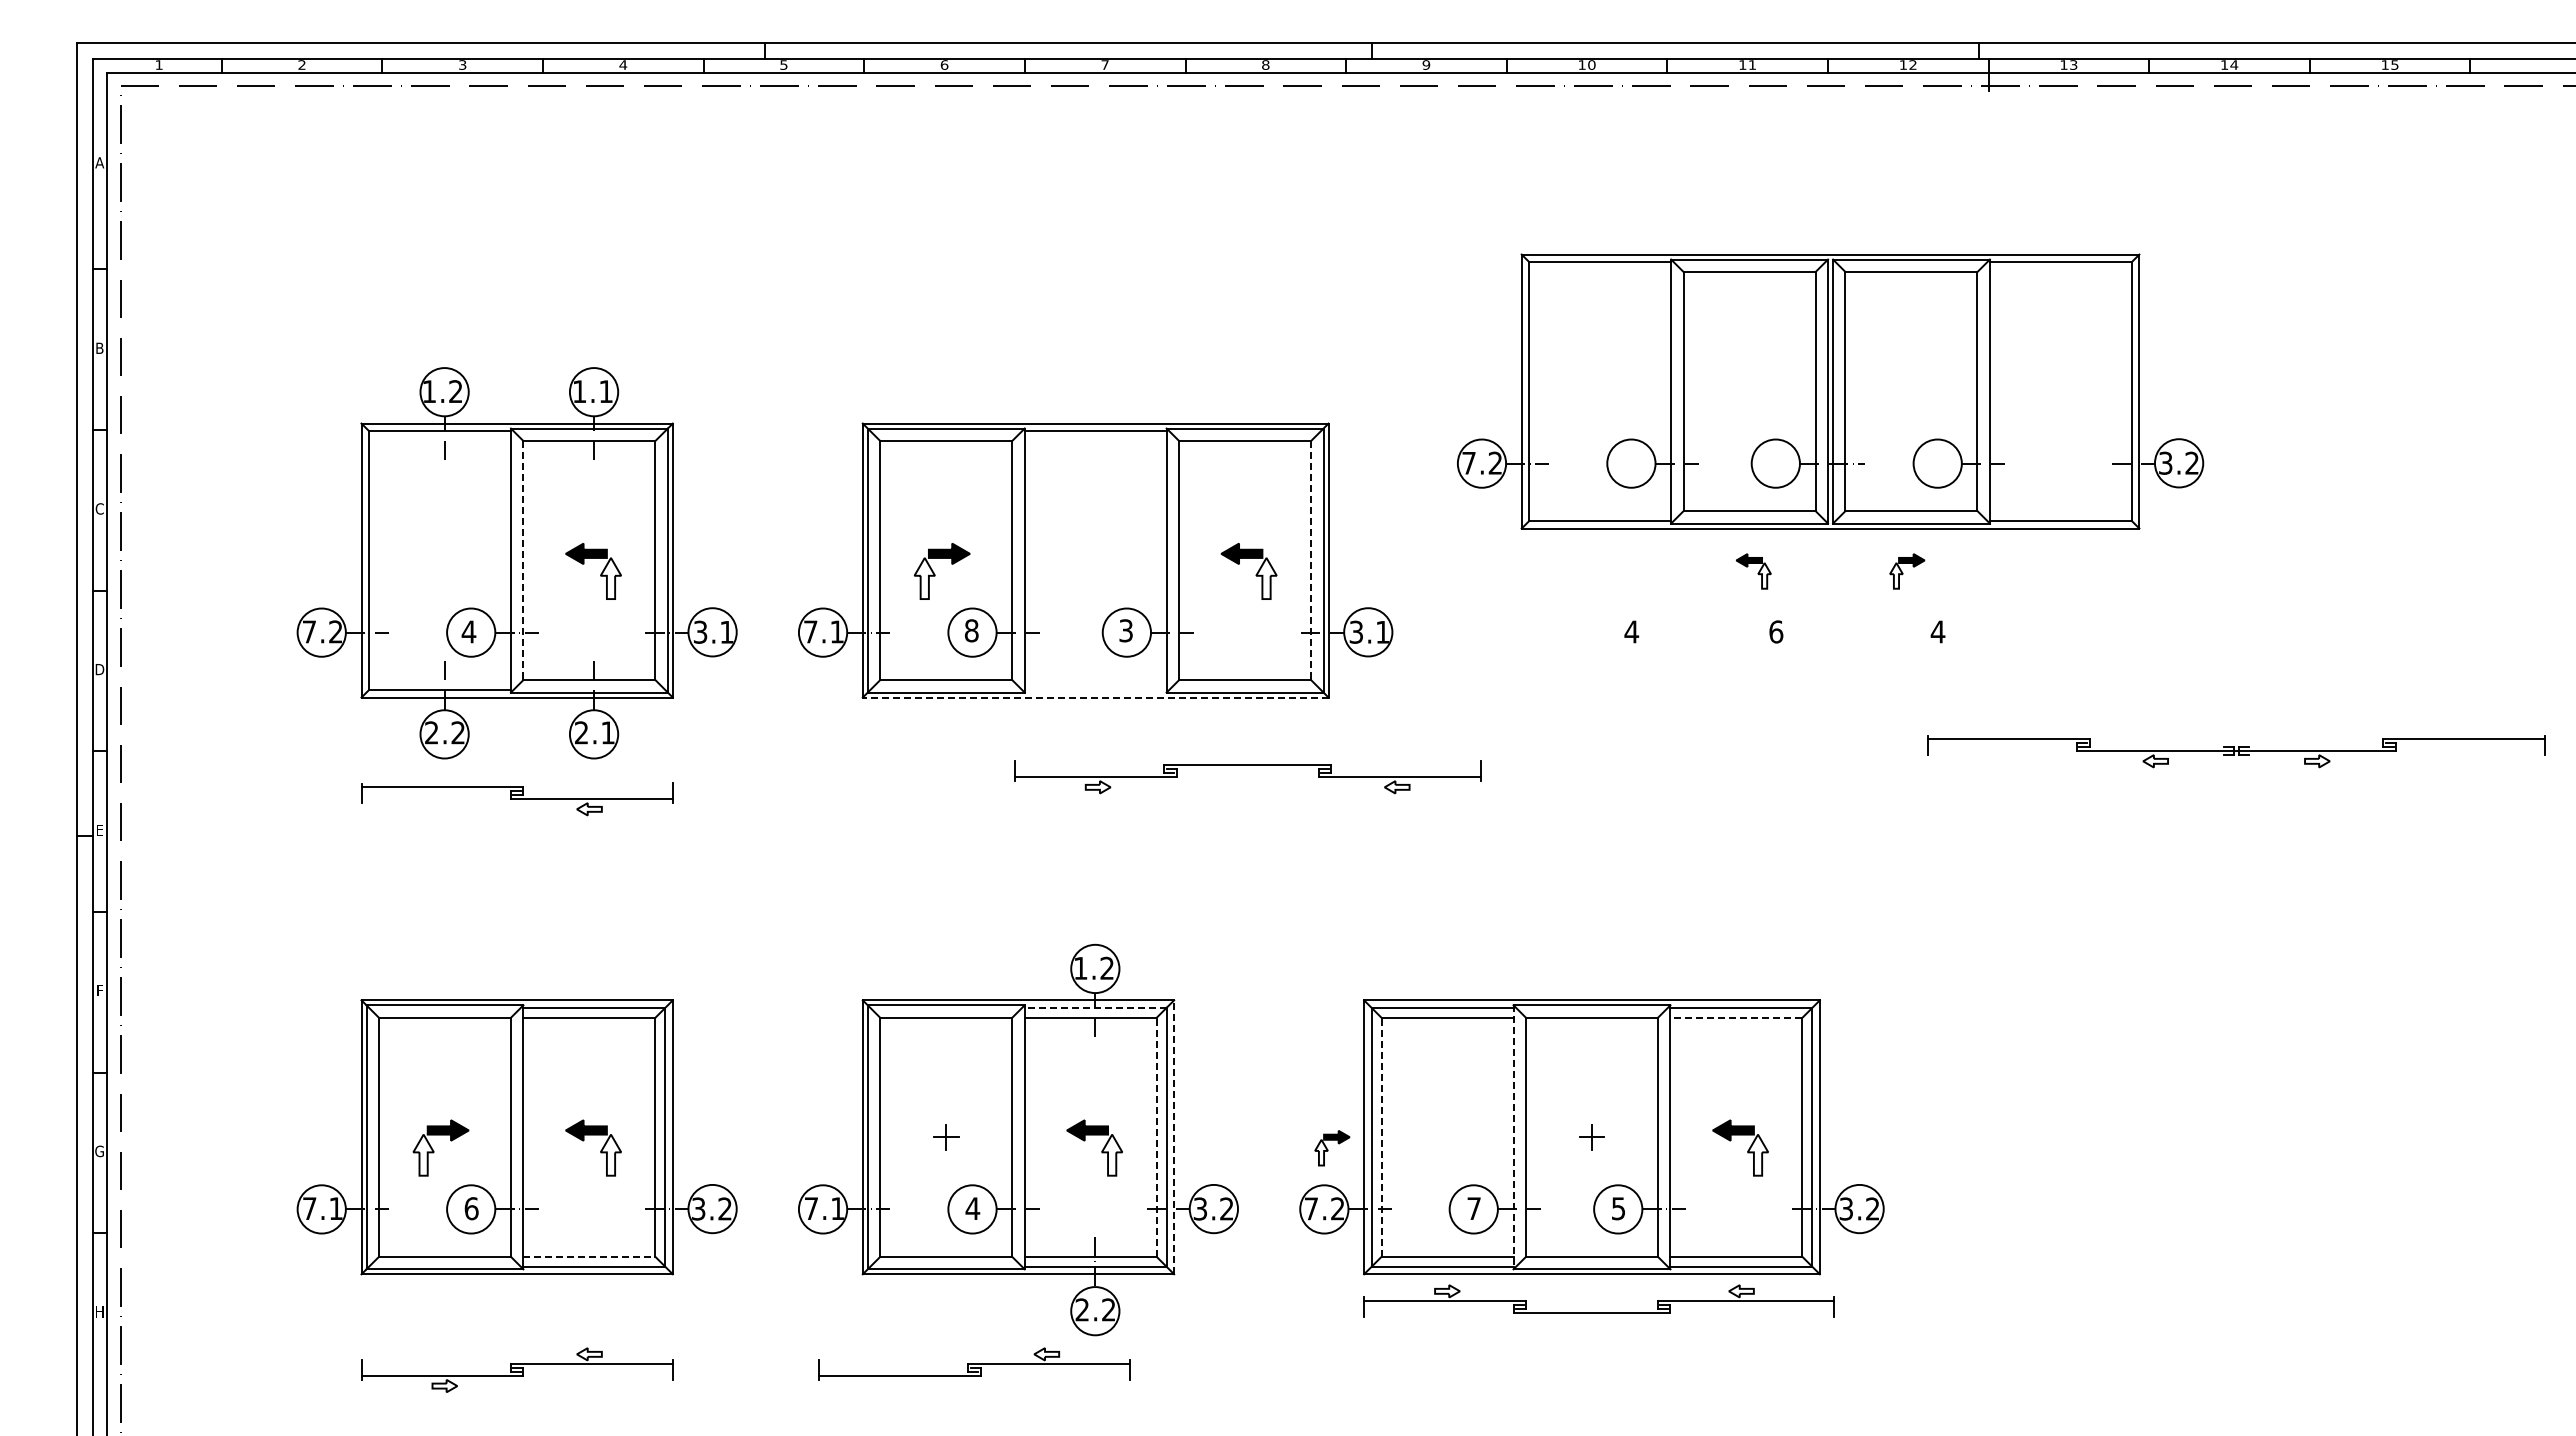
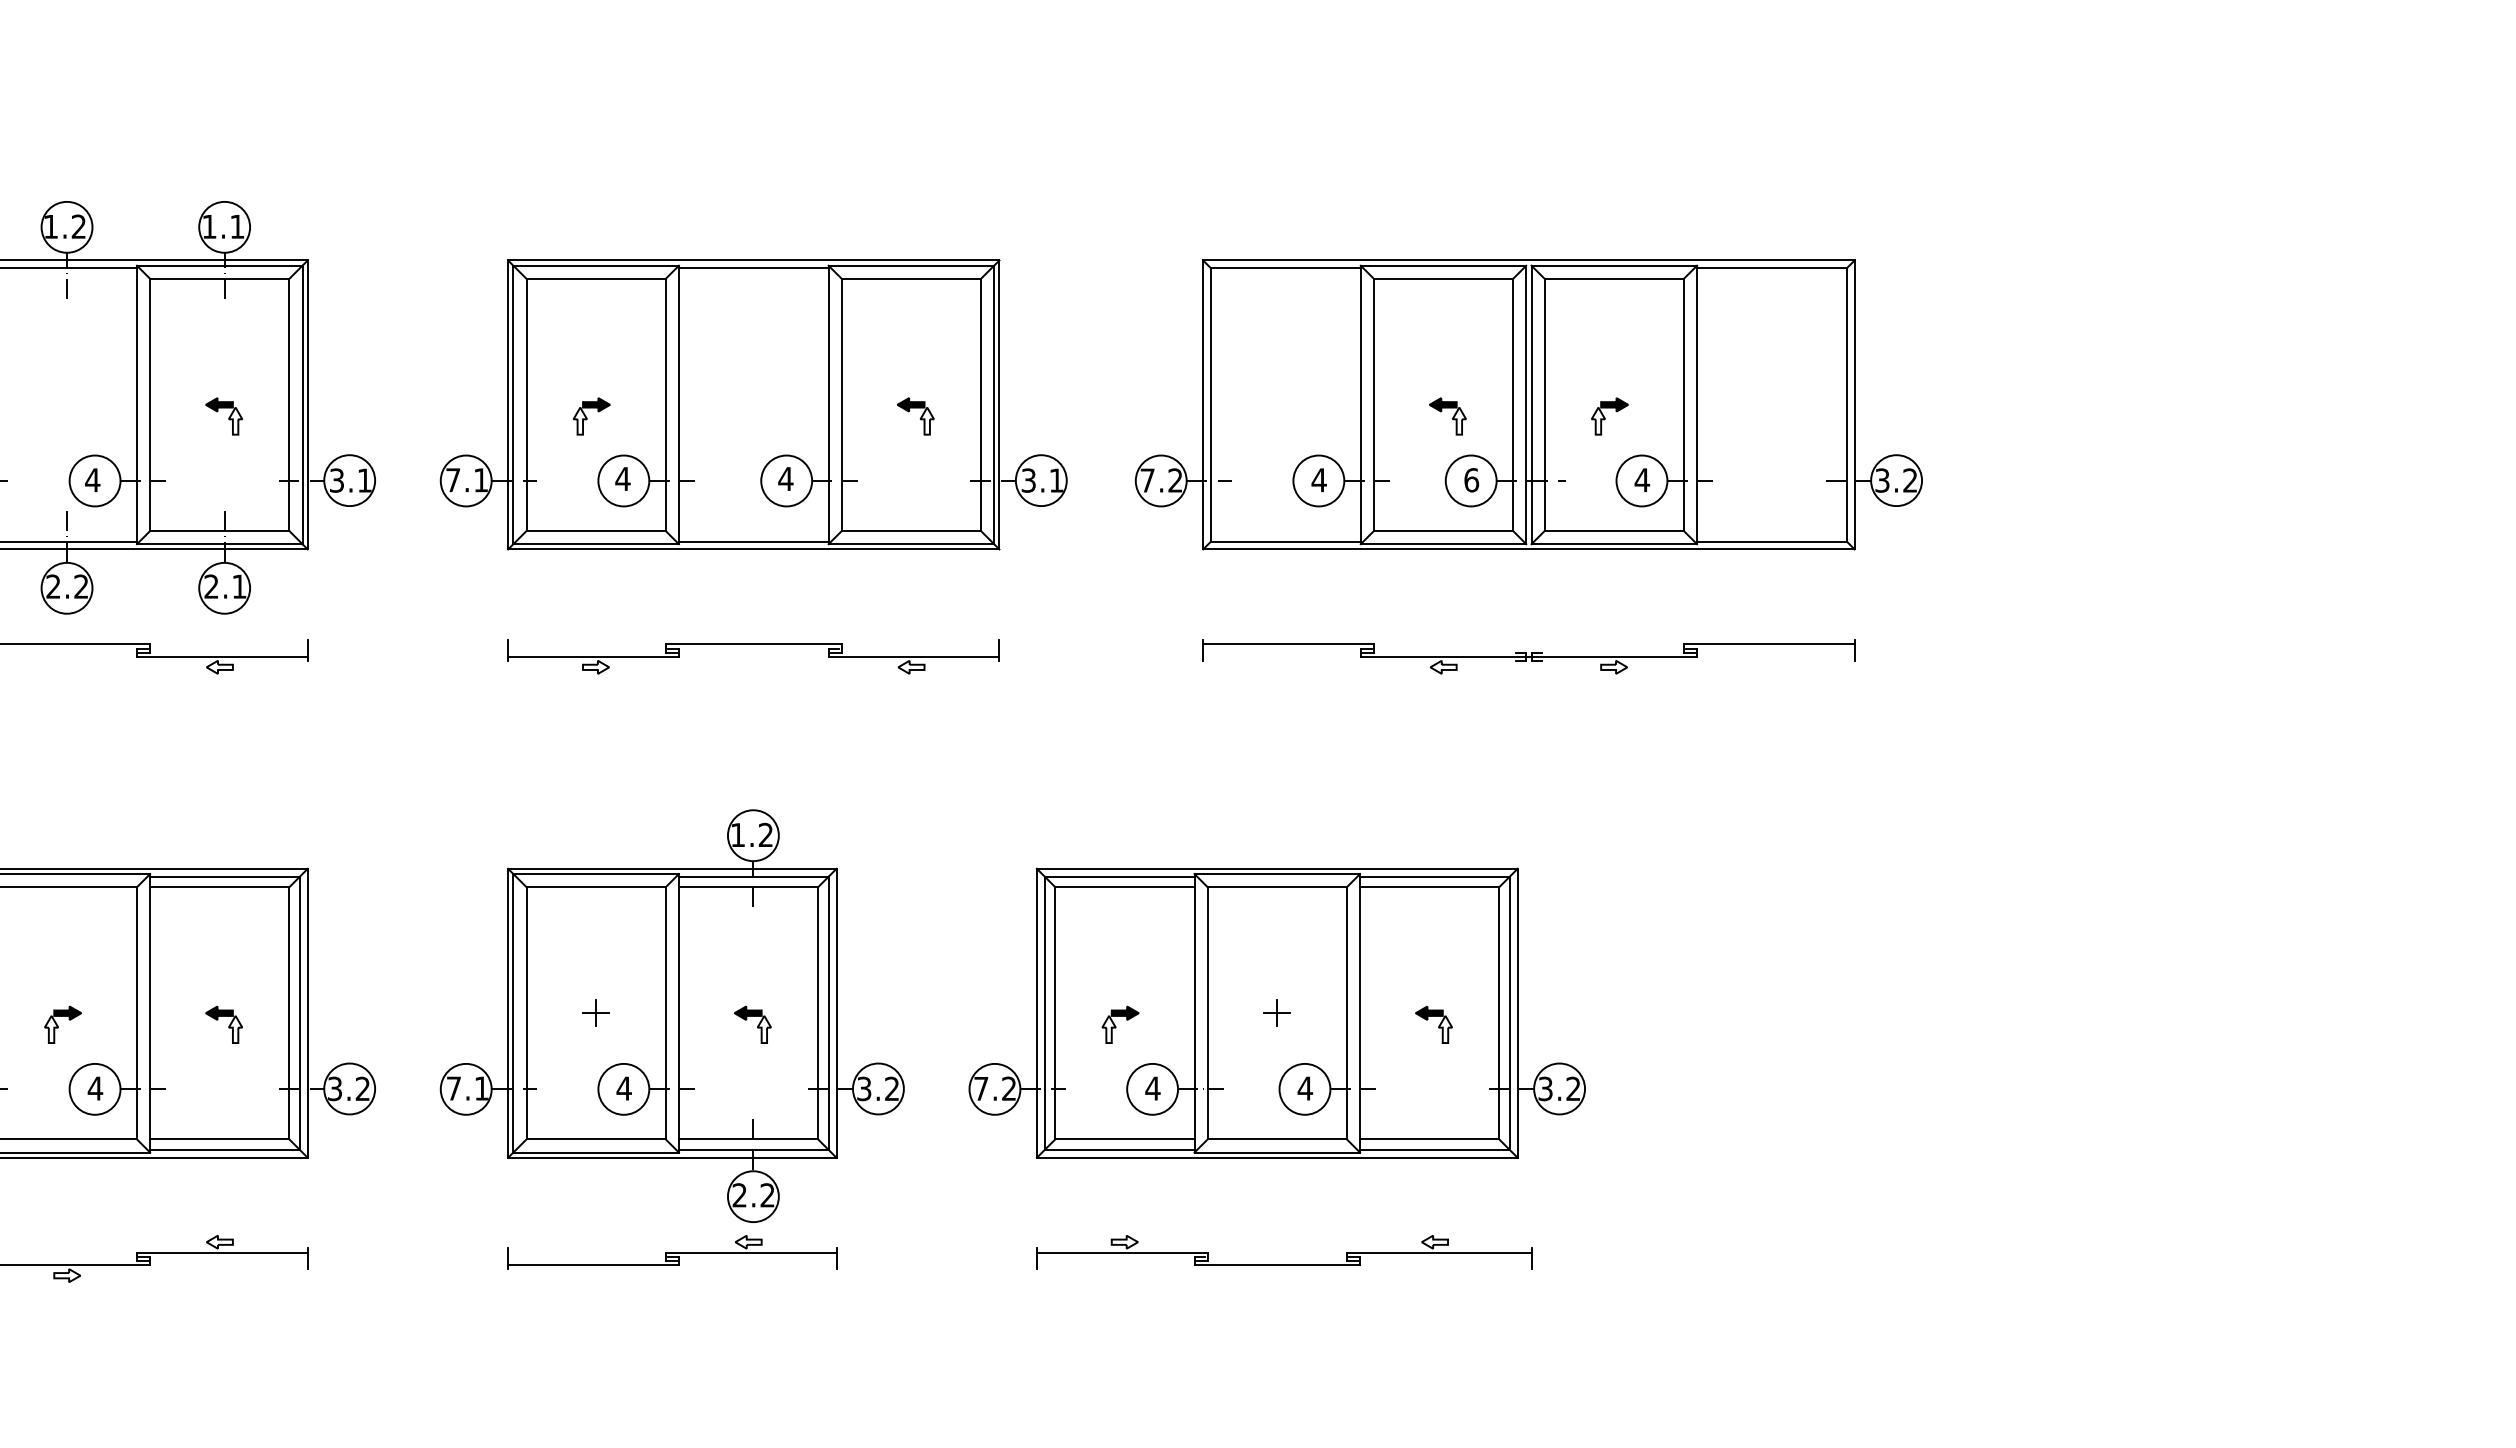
part: (1830, 391) -> (1528, 404), moved
line: (523, 560) -> (150, 404), dashed -> solid
line: (1311, 560) -> (981, 404), dashed -> solid
part: (593, 571) -> (224, 416), size x0.62
part: (941, 571) -> (591, 416), size x0.62
part: (1249, 571) -> (916, 416), size x0.62
text: (971, 630) -> (622, 478), 8 -> 4
text: (1125, 630) -> (785, 478), 3 -> 4
line: (1095, 690) -> (753, 542), added
line: (1095, 697) -> (753, 549), dashed -> solid
part: (2236, 751) -> (1528, 656), moved
part: (1247, 765) -> (753, 644), moved
line: (1095, 1007) -> (753, 876), dashed -> solid
line: (1736, 1017) -> (1429, 886), dashed -> solid
line: (1156, 1137) -> (817, 1013), dashed -> solid
line: (1174, 1137) -> (836, 1013), dashed -> solid
line: (1381, 1137) -> (1055, 1013), dashed -> solid
line: (1513, 1137) -> (1194, 1013), dashed -> solid
part: (440, 1148) -> (62, 1025), size x0.62
part: (593, 1148) -> (224, 1025), size x0.62
part: (1094, 1148) -> (752, 1025), size x0.62
part: (1332, 1148) -> (1120, 1025), moved
part: (1740, 1148) -> (1433, 1025), size x0.62
text: (471, 1208) -> (95, 1088), 6 -> 4
text: (1473, 1208) -> (1152, 1088), 7 -> 4
text: (1618, 1208) -> (1305, 1088), 5 -> 4
line: (589, 1256) -> (219, 1139), dashed -> solid
part: (1598, 1312) -> (1284, 1264), moved
part: (974, 1363) -> (672, 1251), moved

